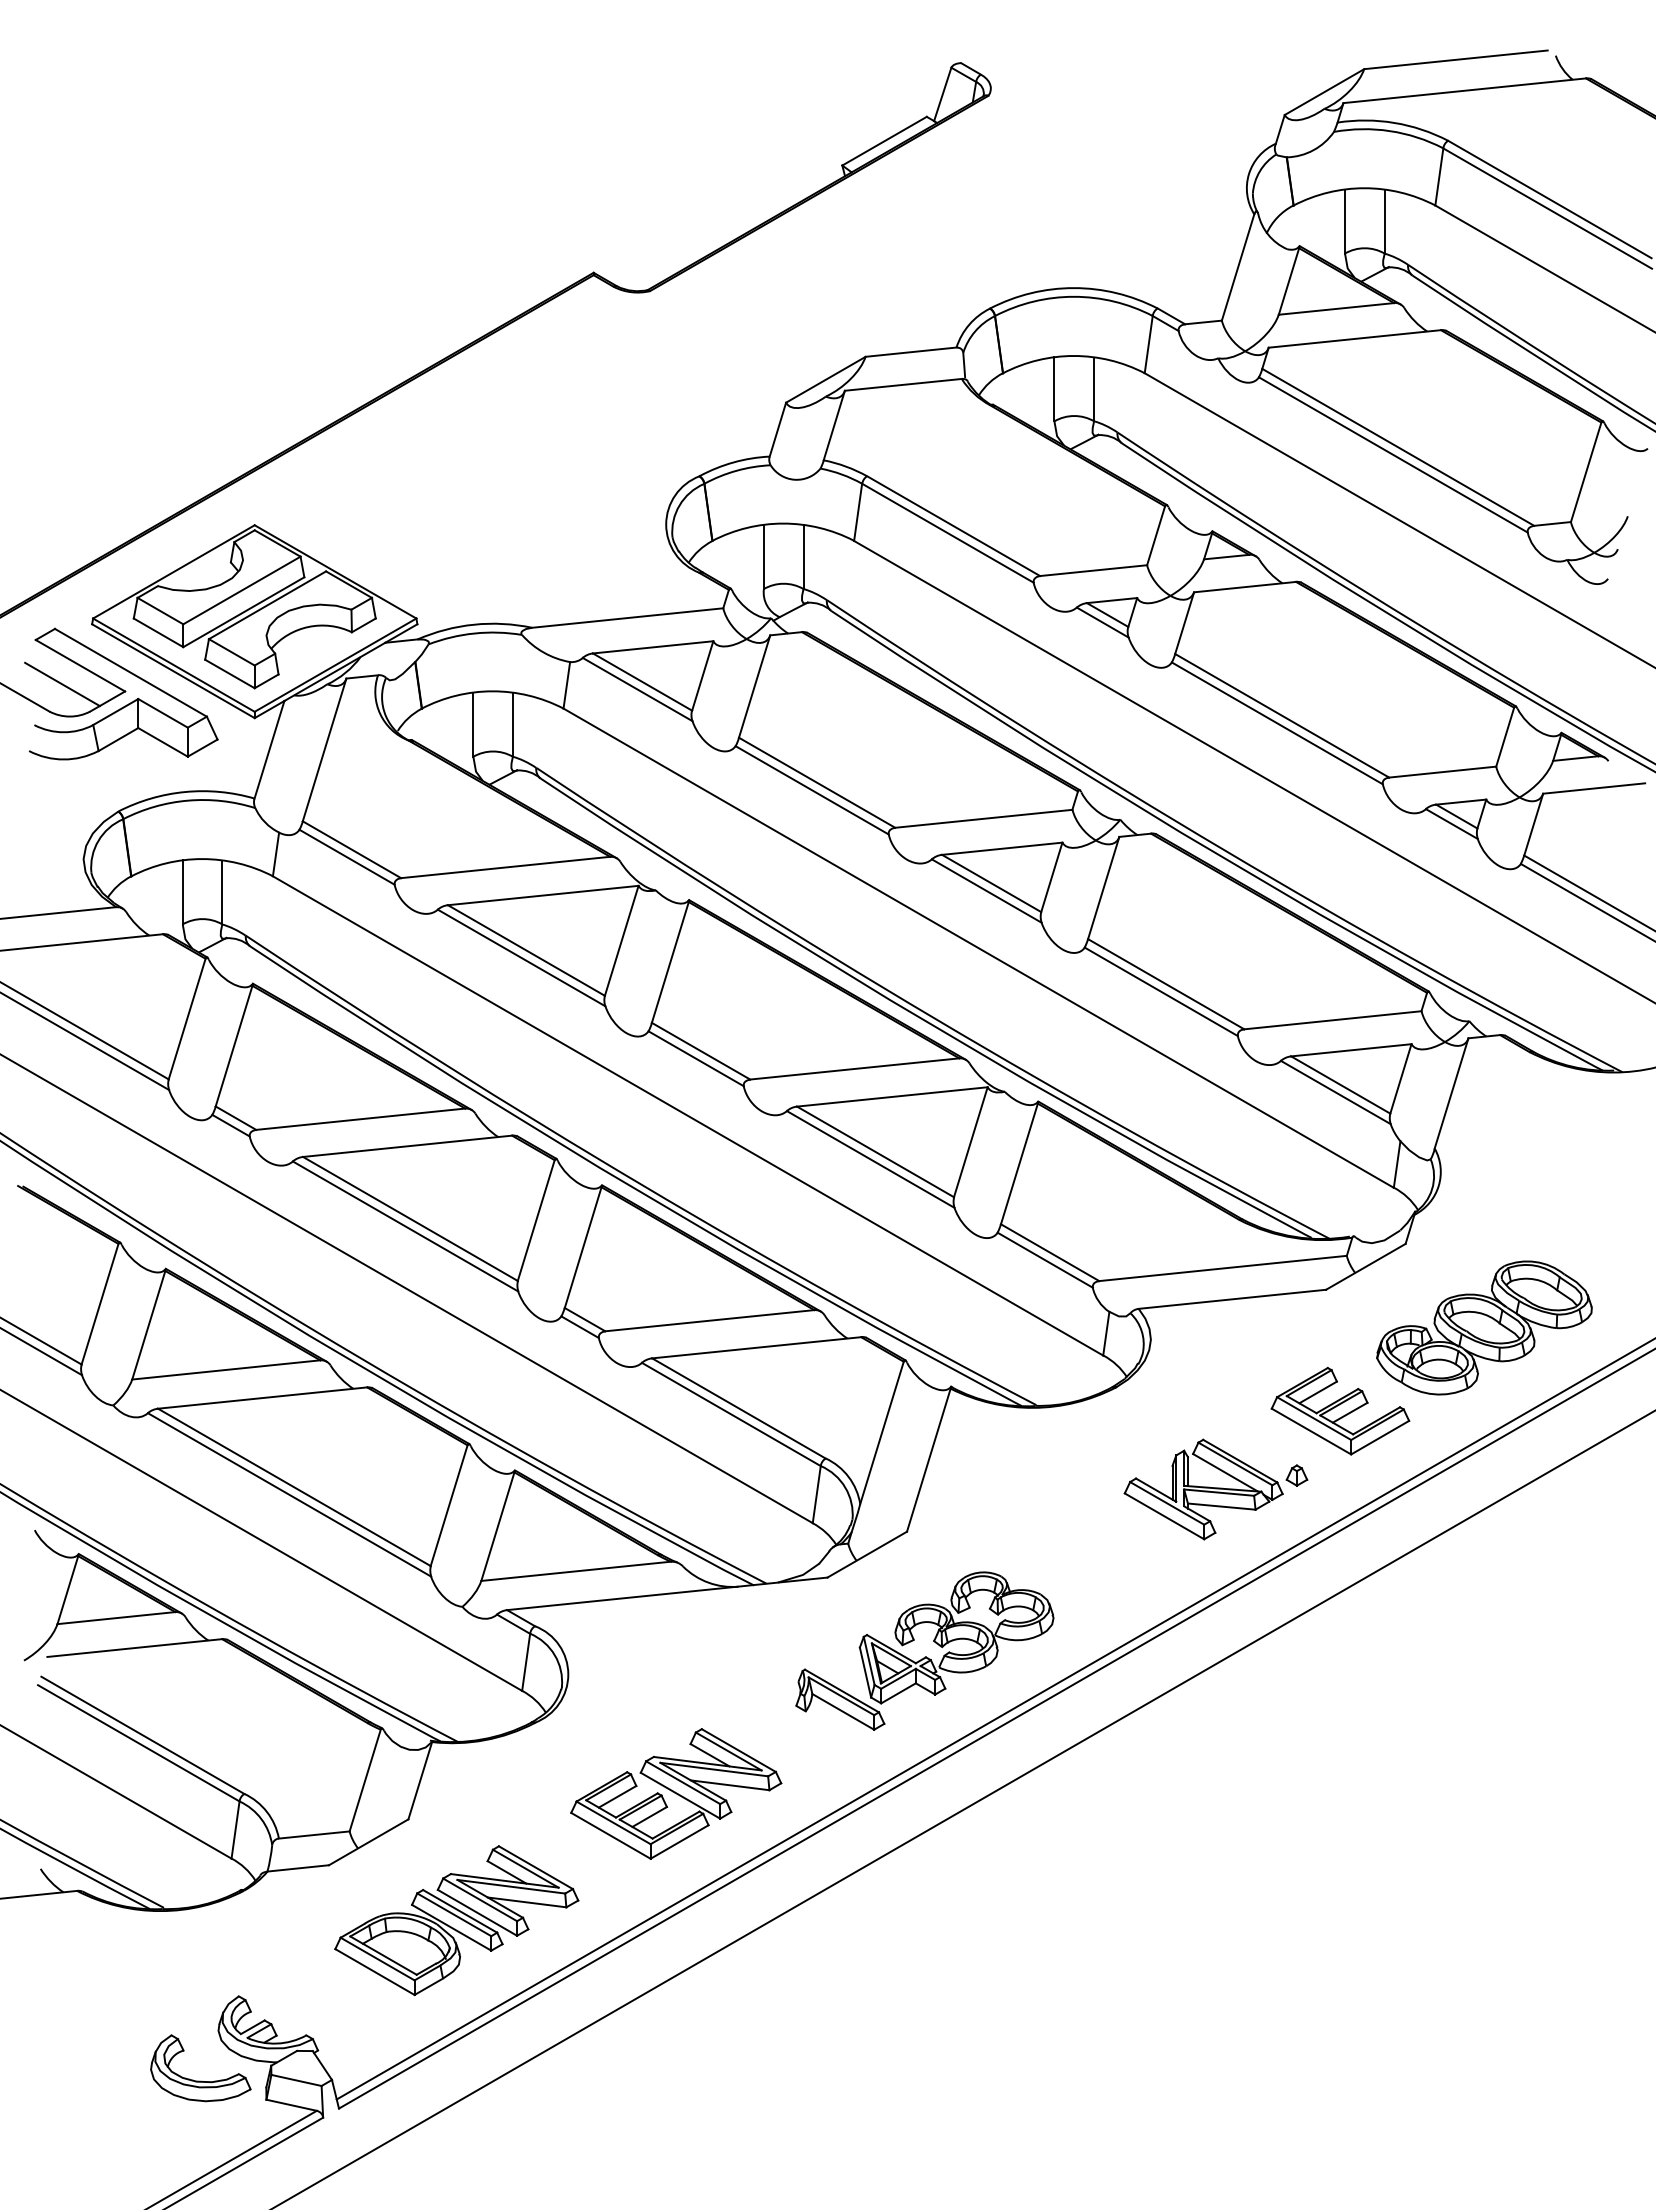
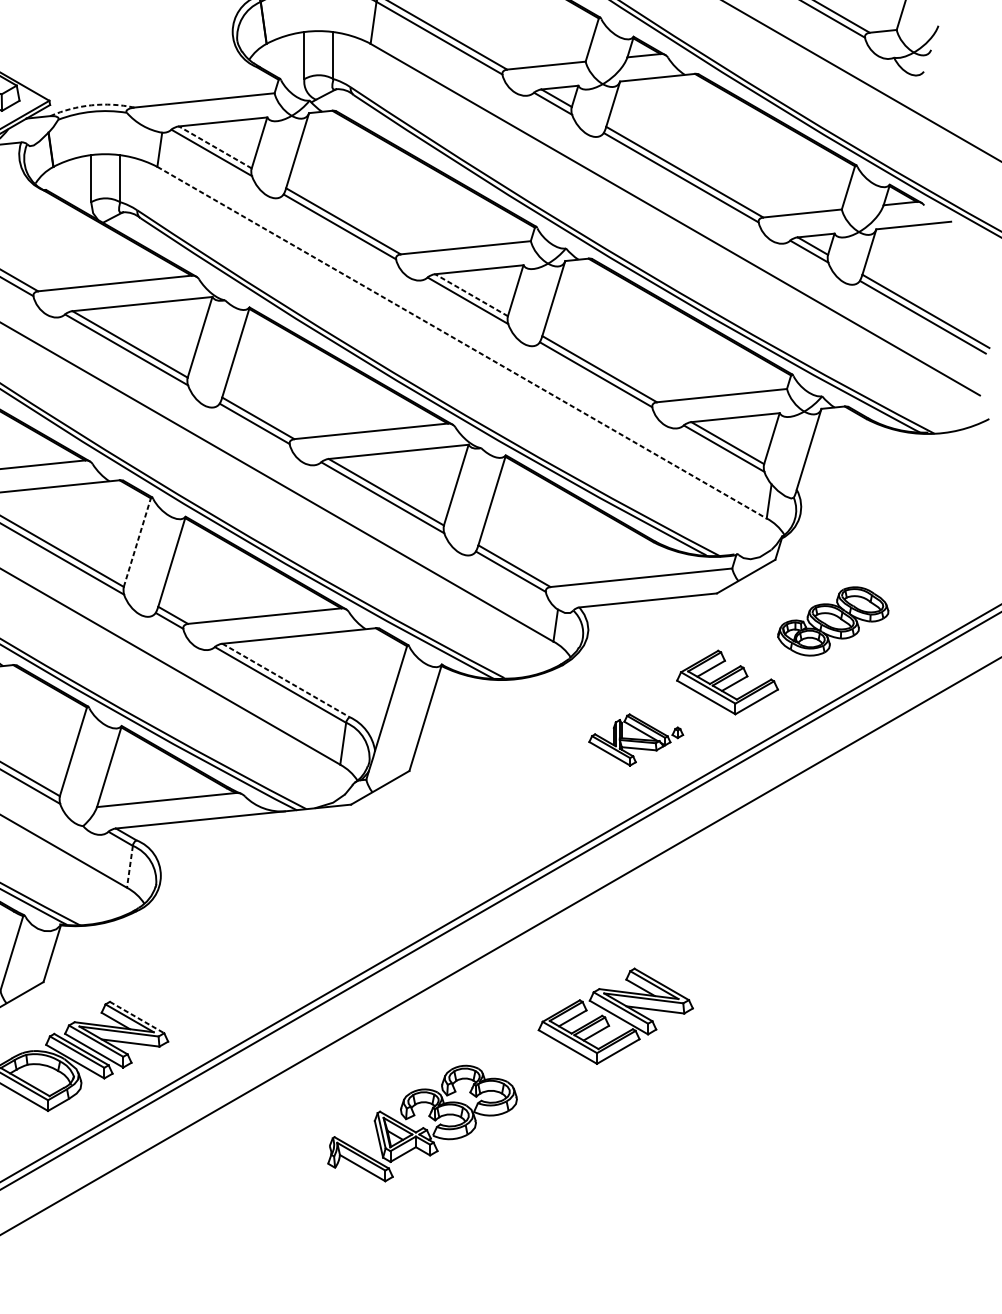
arc: (473, 624) -> (91, 105), solid -> dashed
line: (642, 681) -> (215, 147), solid -> dashed
line: (991, 883) -> (471, 295), solid -> dashed
line: (979, 948) -> (462, 342), solid -> dashed
line: (536, 1220) -> (137, 542), solid -> dashed
part: (1484, 1327) -> (833, 621), size x0.7
line: (739, 1408) -> (286, 680), solid -> dashed
part: (1215, 1489) -> (635, 739), size x0.7
part: (925, 1656) -> (423, 1127), moved
line: (526, 1662) -> (130, 866), solid -> dashed
part: (676, 1793) -> (616, 1015), moved
line: (535, 1867) -> (136, 1017), solid -> dashed

